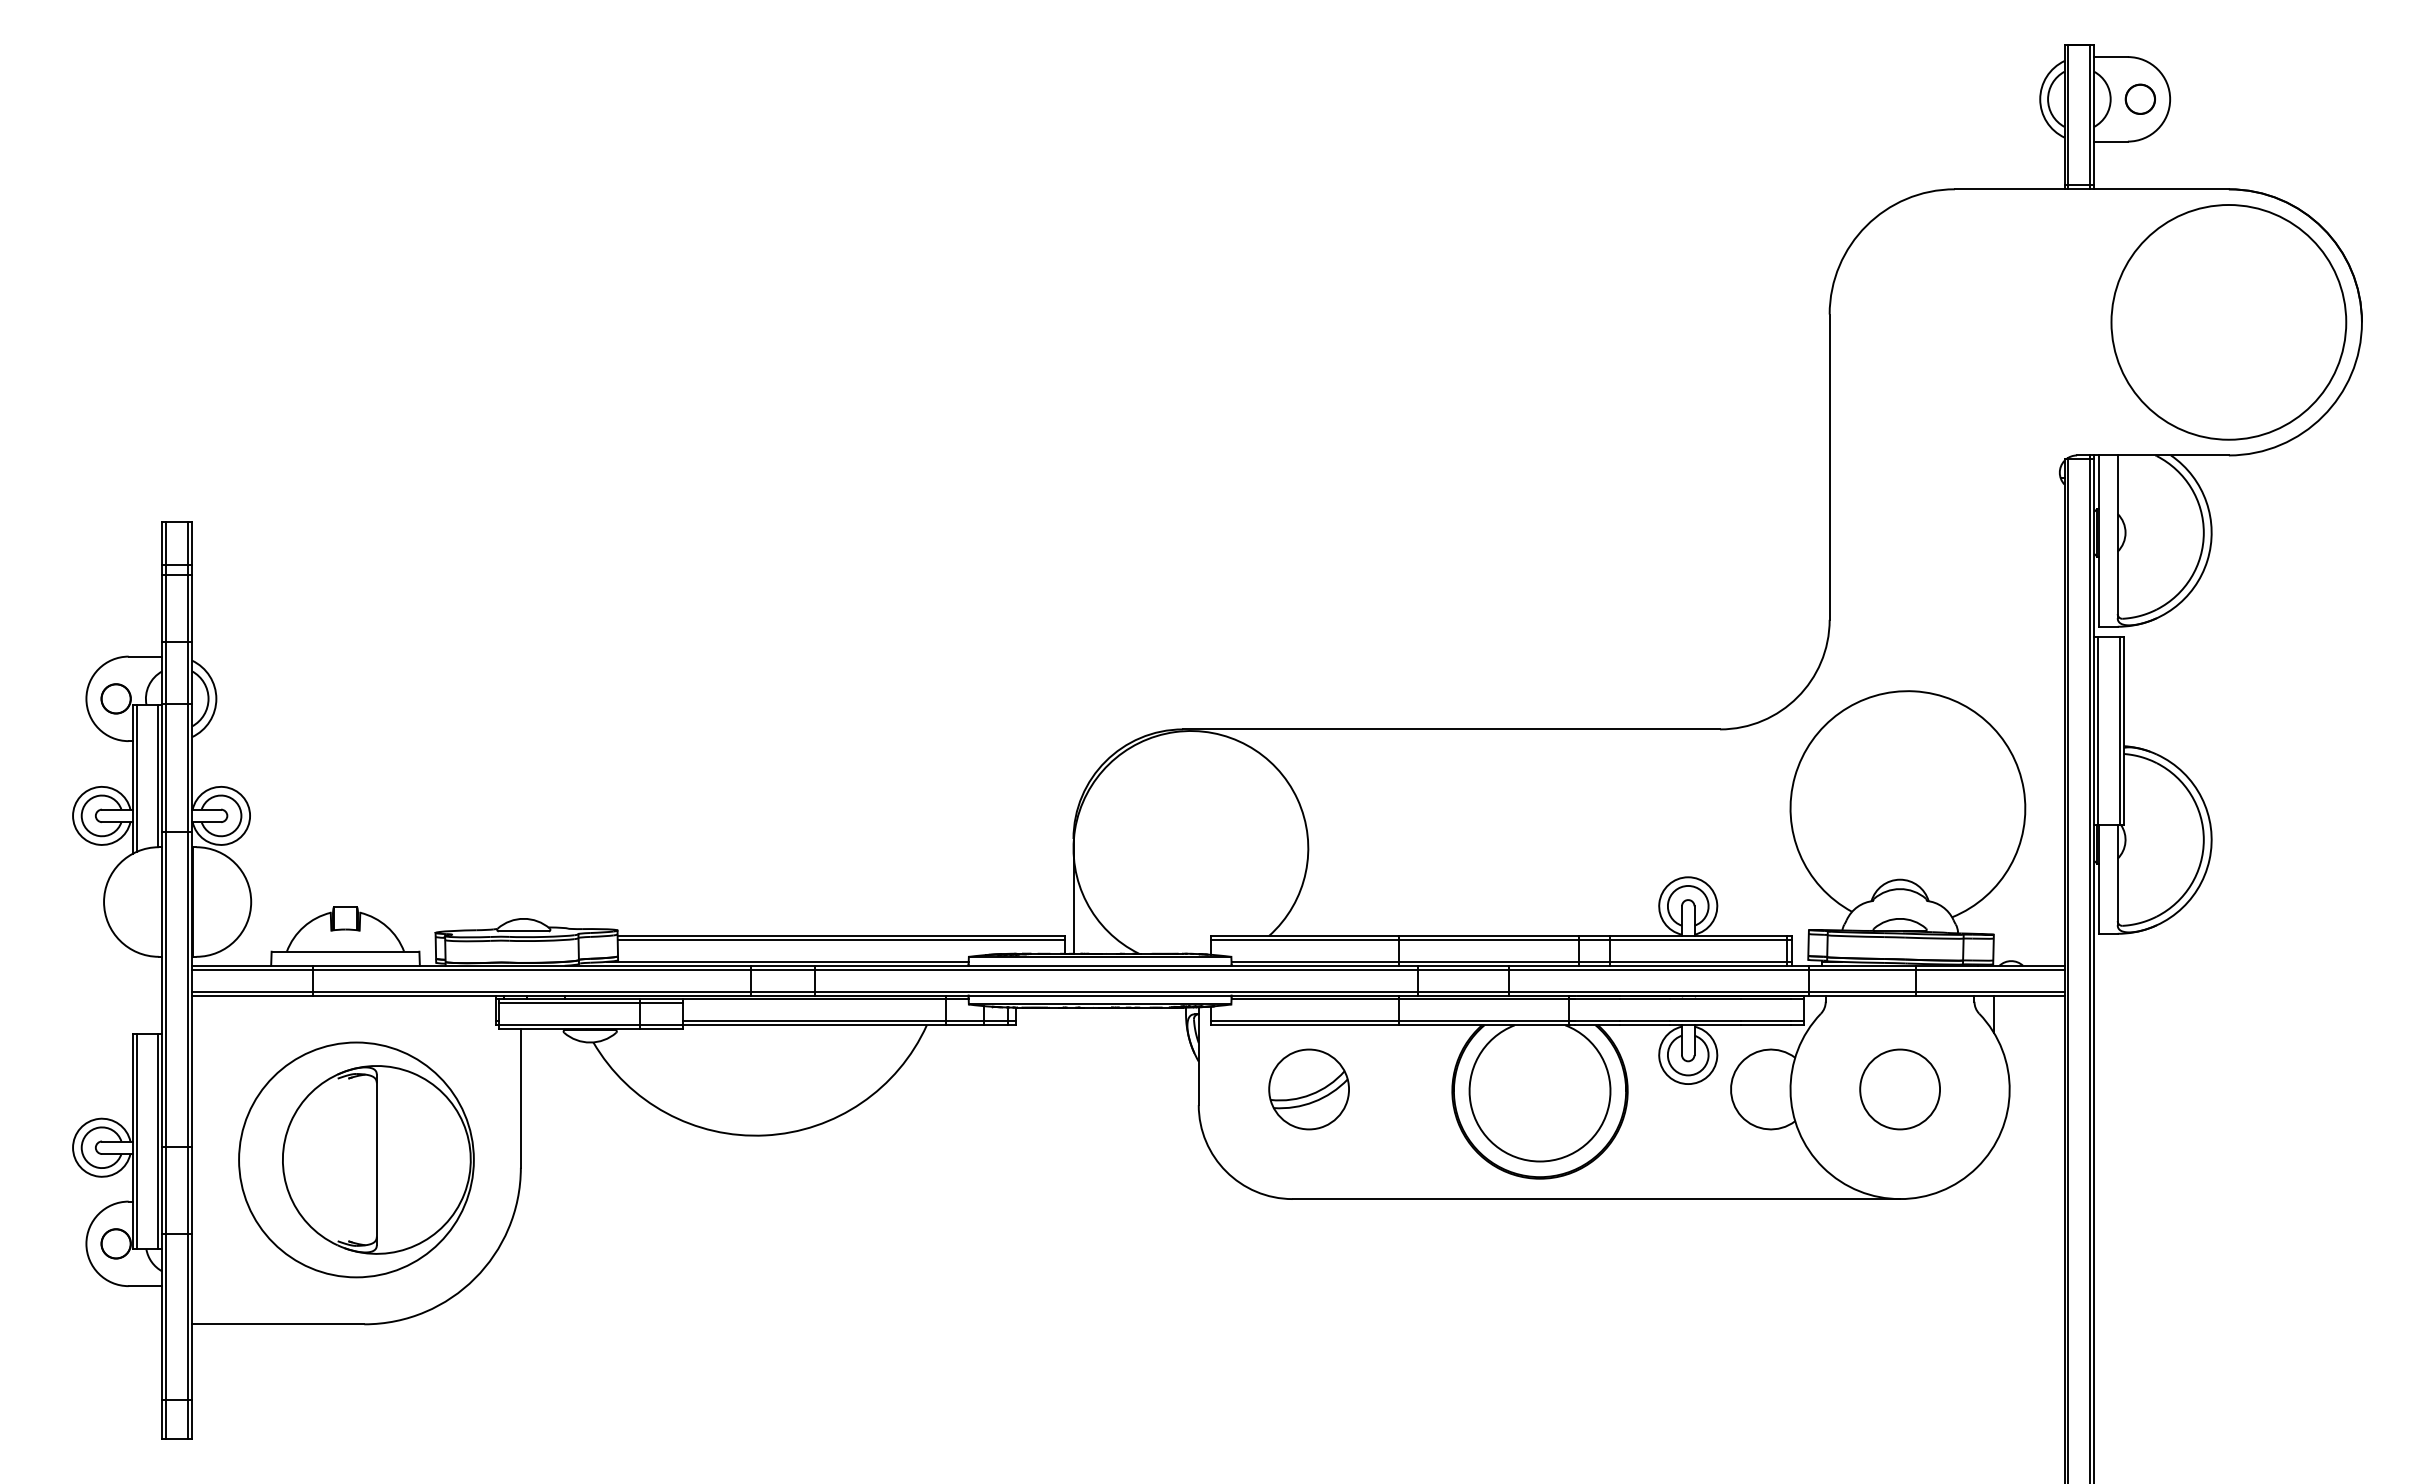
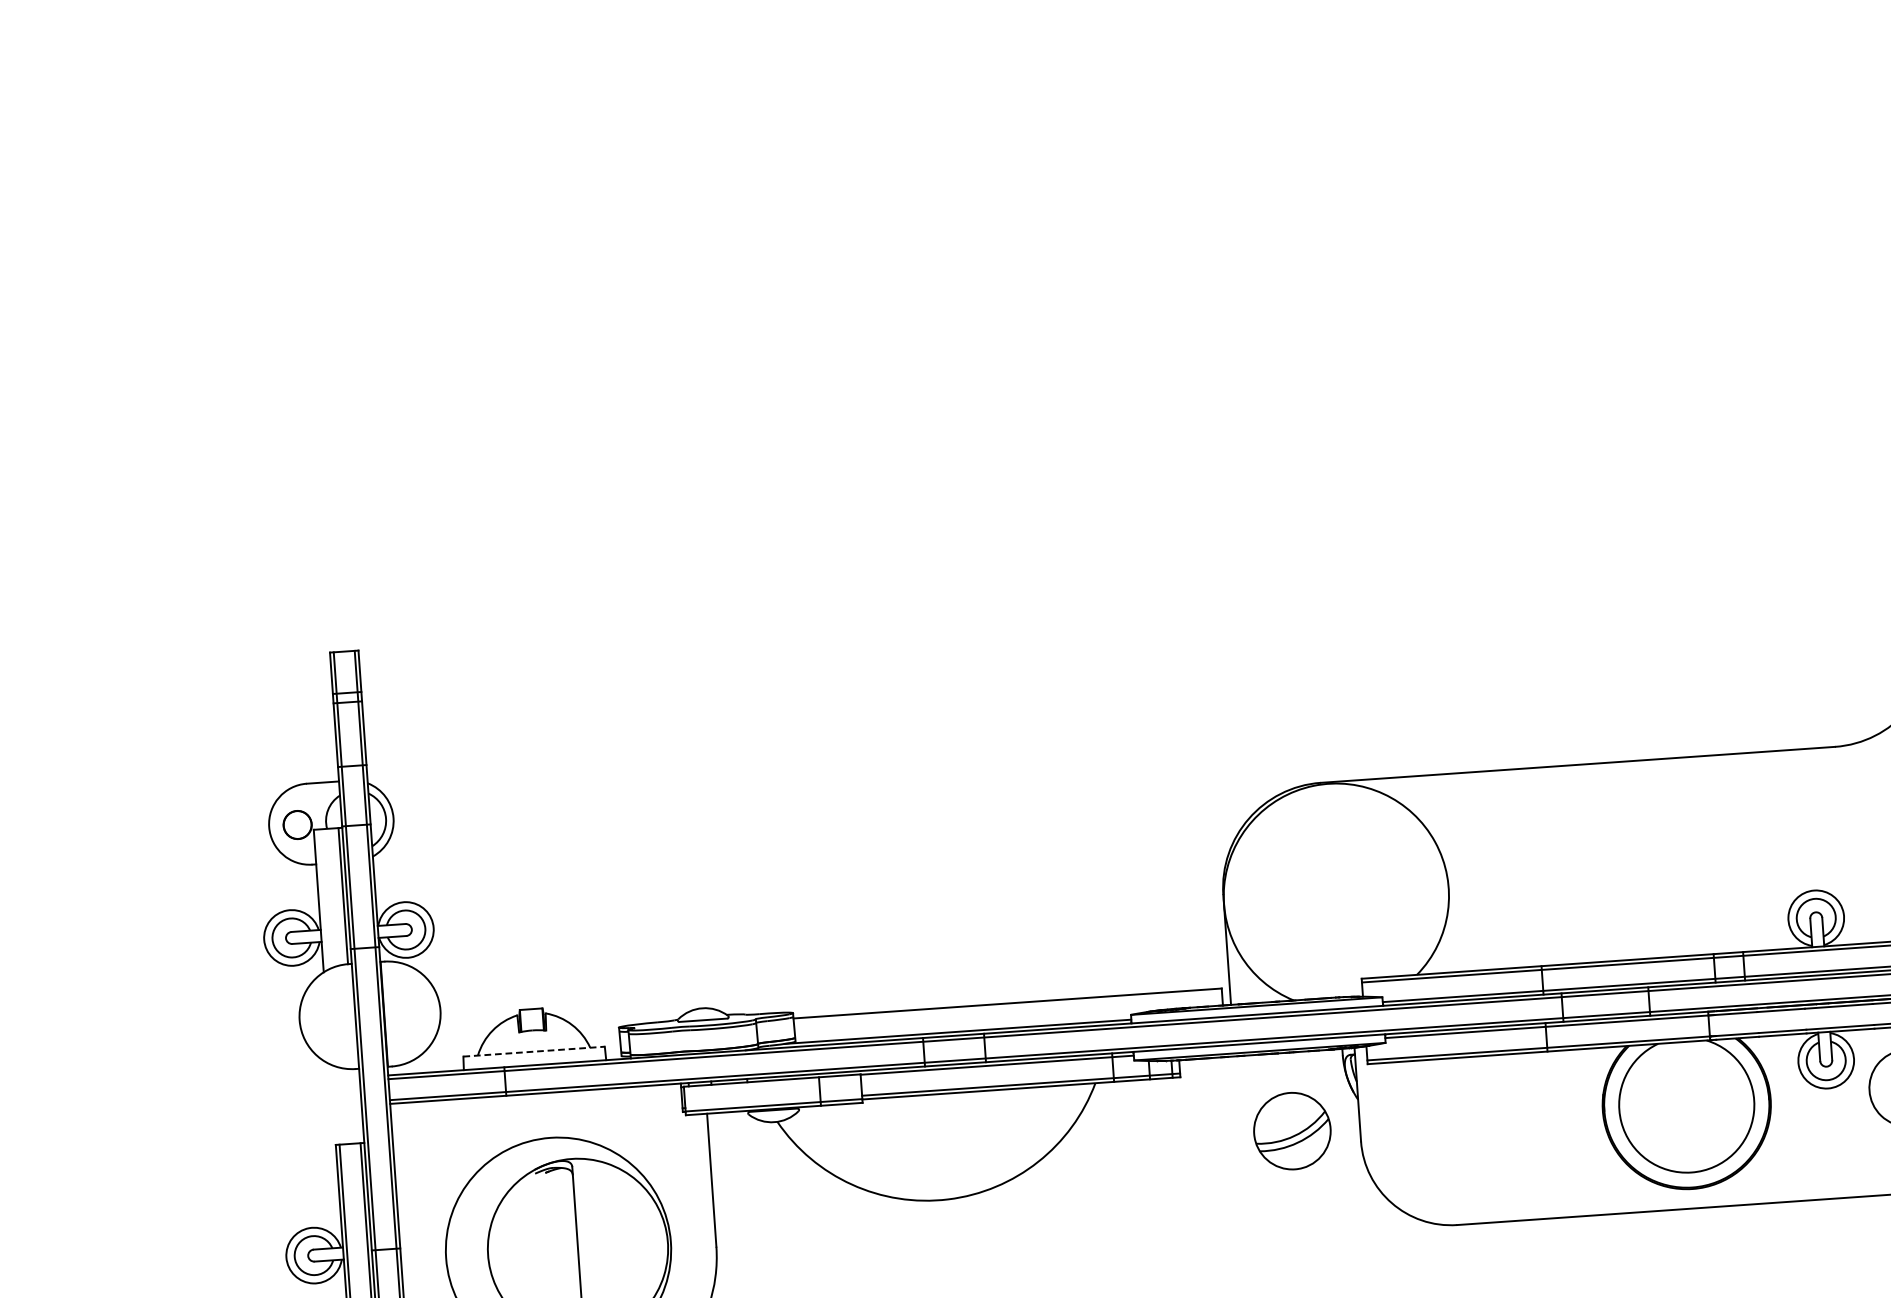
line: (136, 778) -> (322, 899), removed
line: (841, 939) -> (1008, 1006), removed
line: (345, 951) -> (534, 1051), solid -> dashed
line: (590, 1003) -> (772, 1084), removed
part: (1308, 1089) -> (1291, 1131), moved

